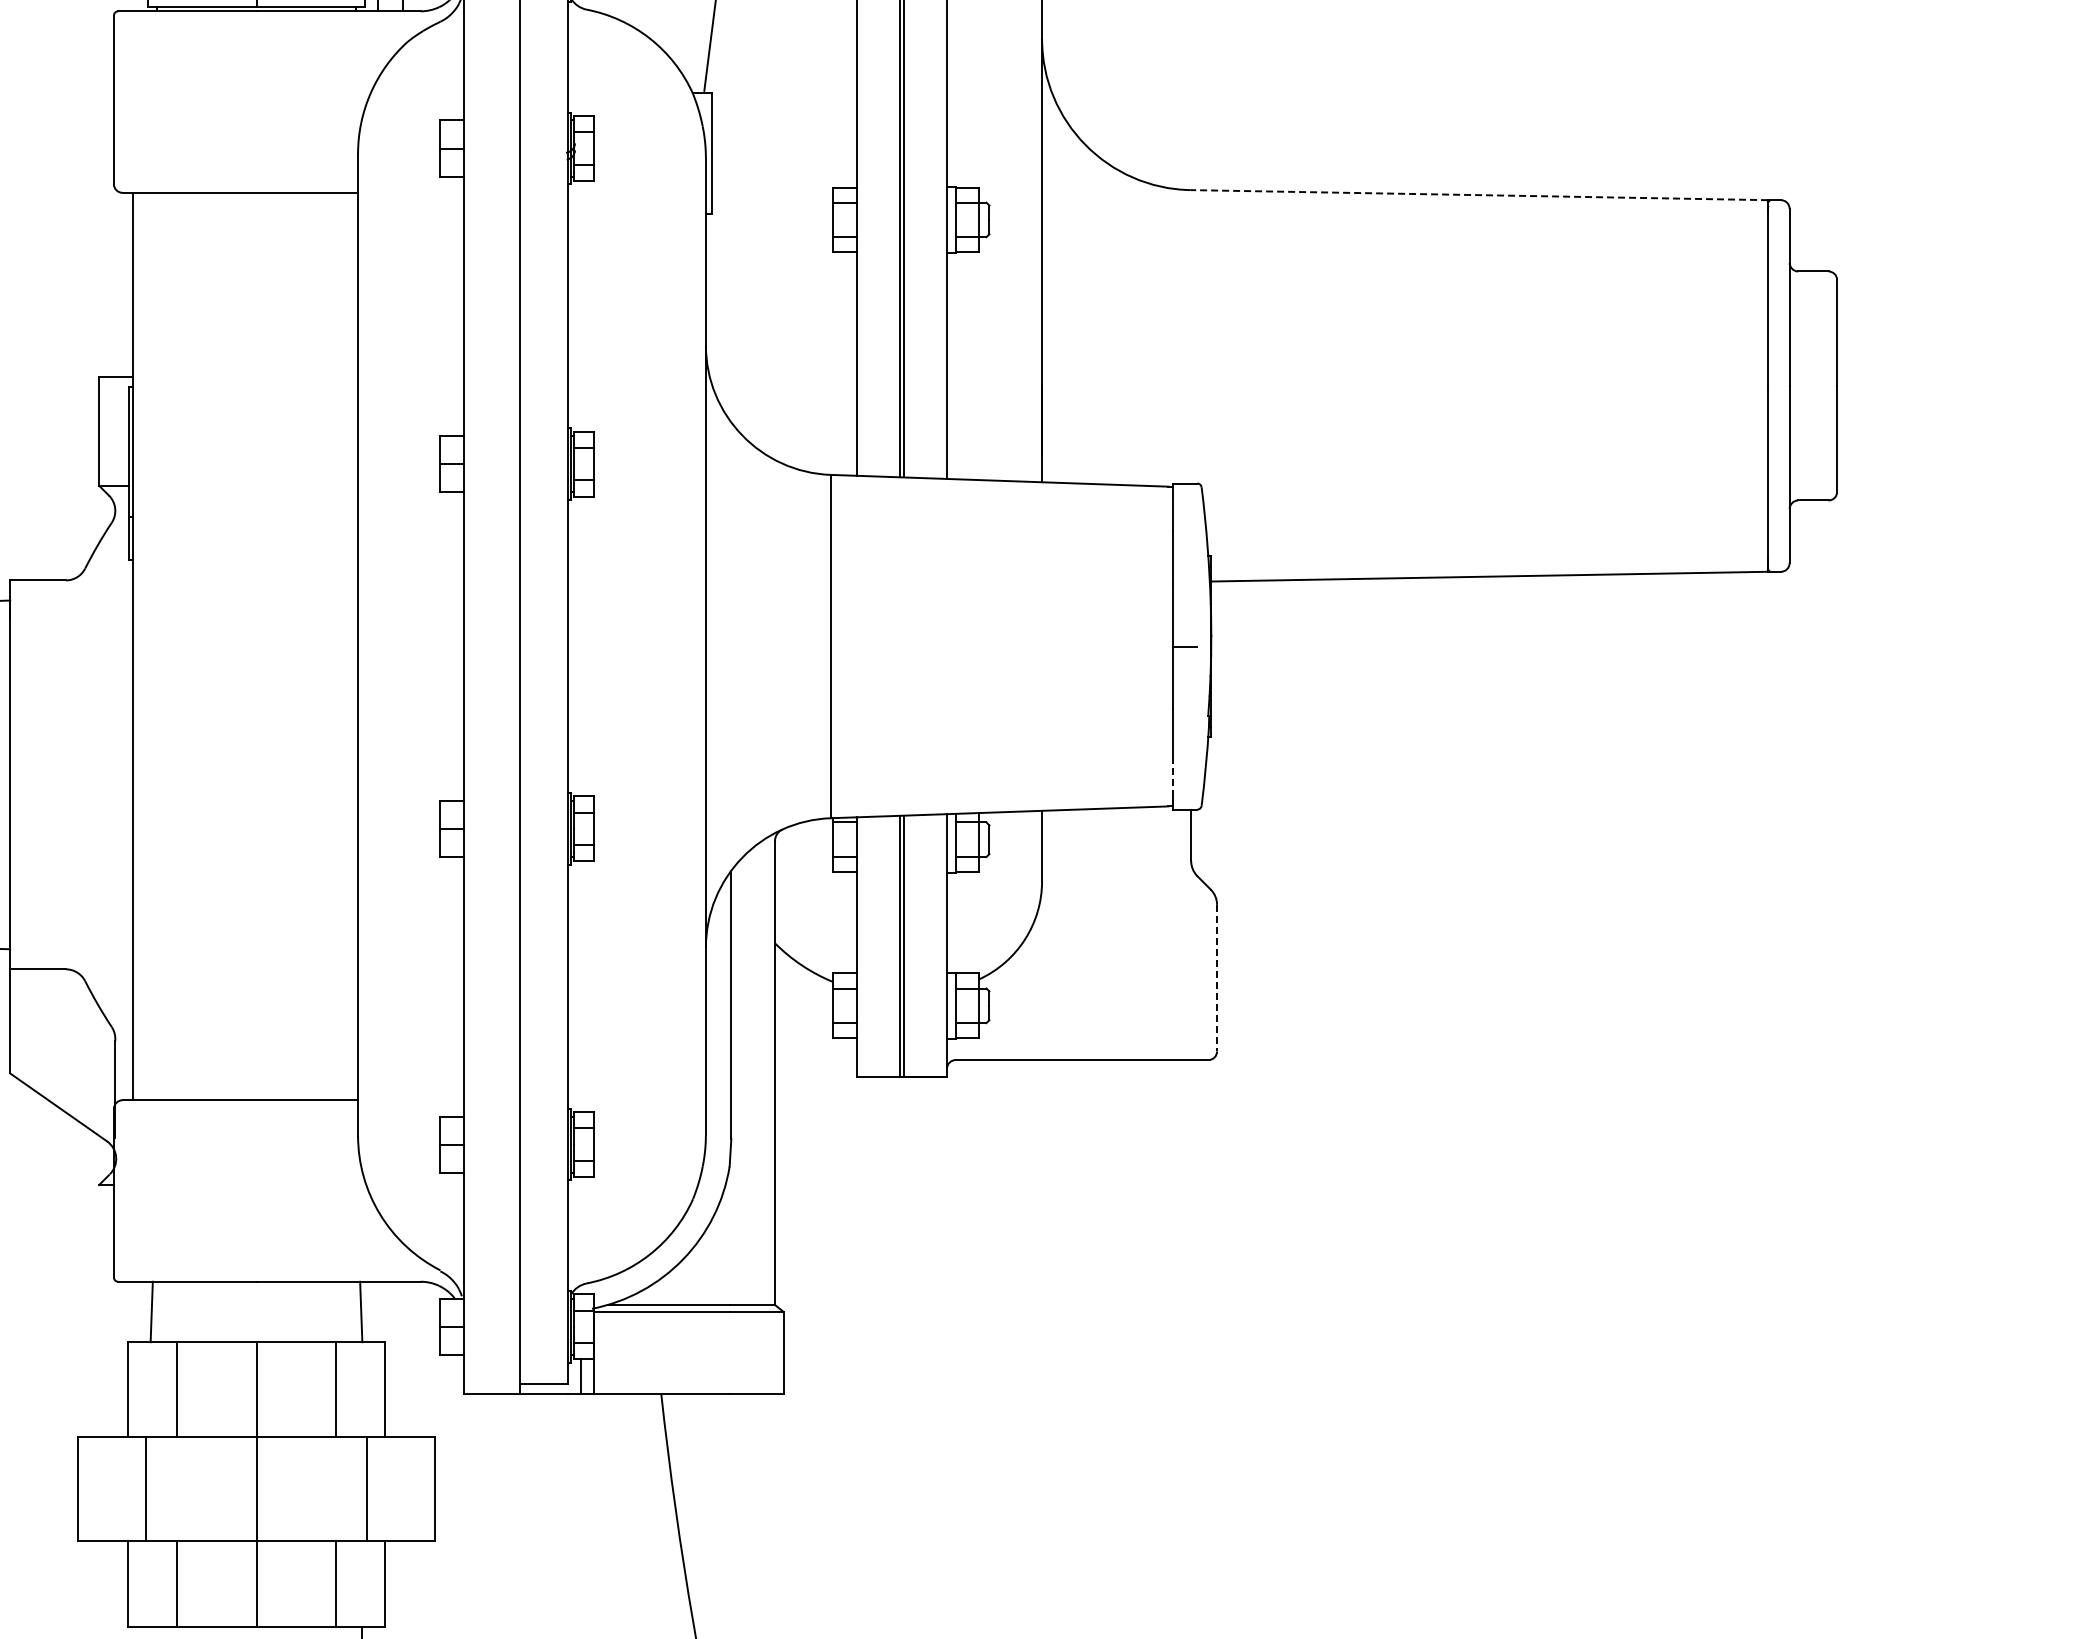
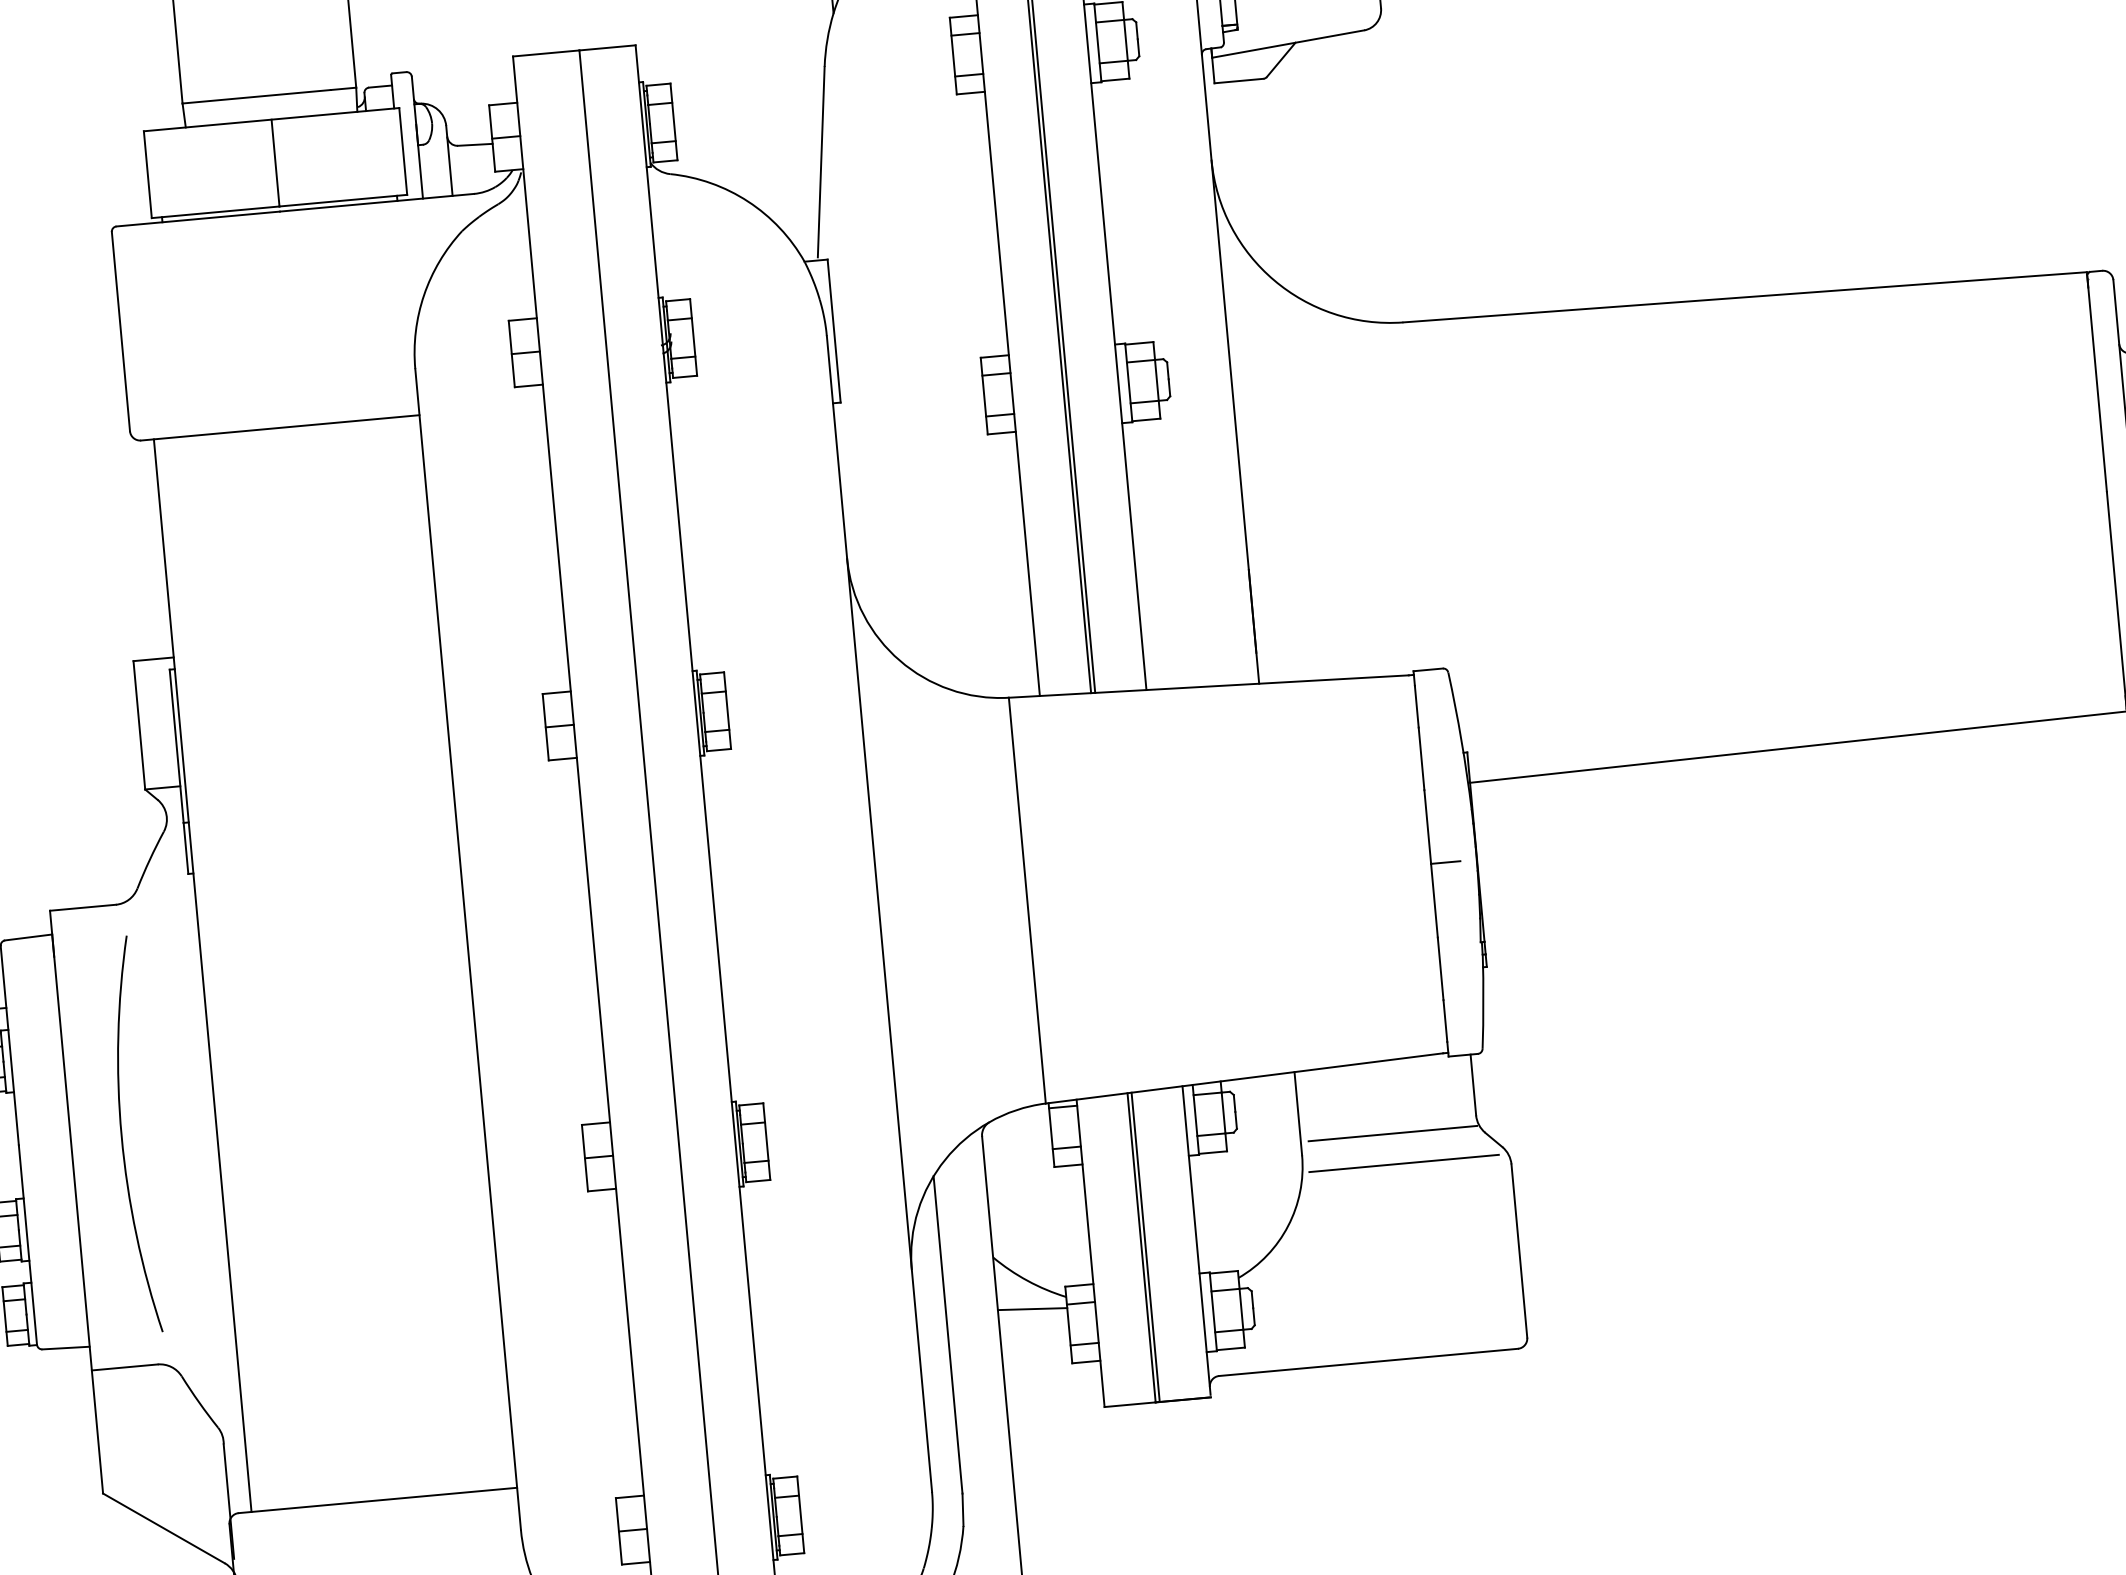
line: (1479, 195) -> (1745, 297), dashed -> solid
arc: (53, 774) -> (122, 1135), added
line: (1172, 779) -> (1445, 1021), dashed -> solid
line: (1119, 869) -> (1392, 1133), added
line: (1126, 895) -> (1403, 1163), added
line: (1217, 978) -> (1519, 1251), dashed -> solid
line: (804, 989) -> (1032, 1308), added

